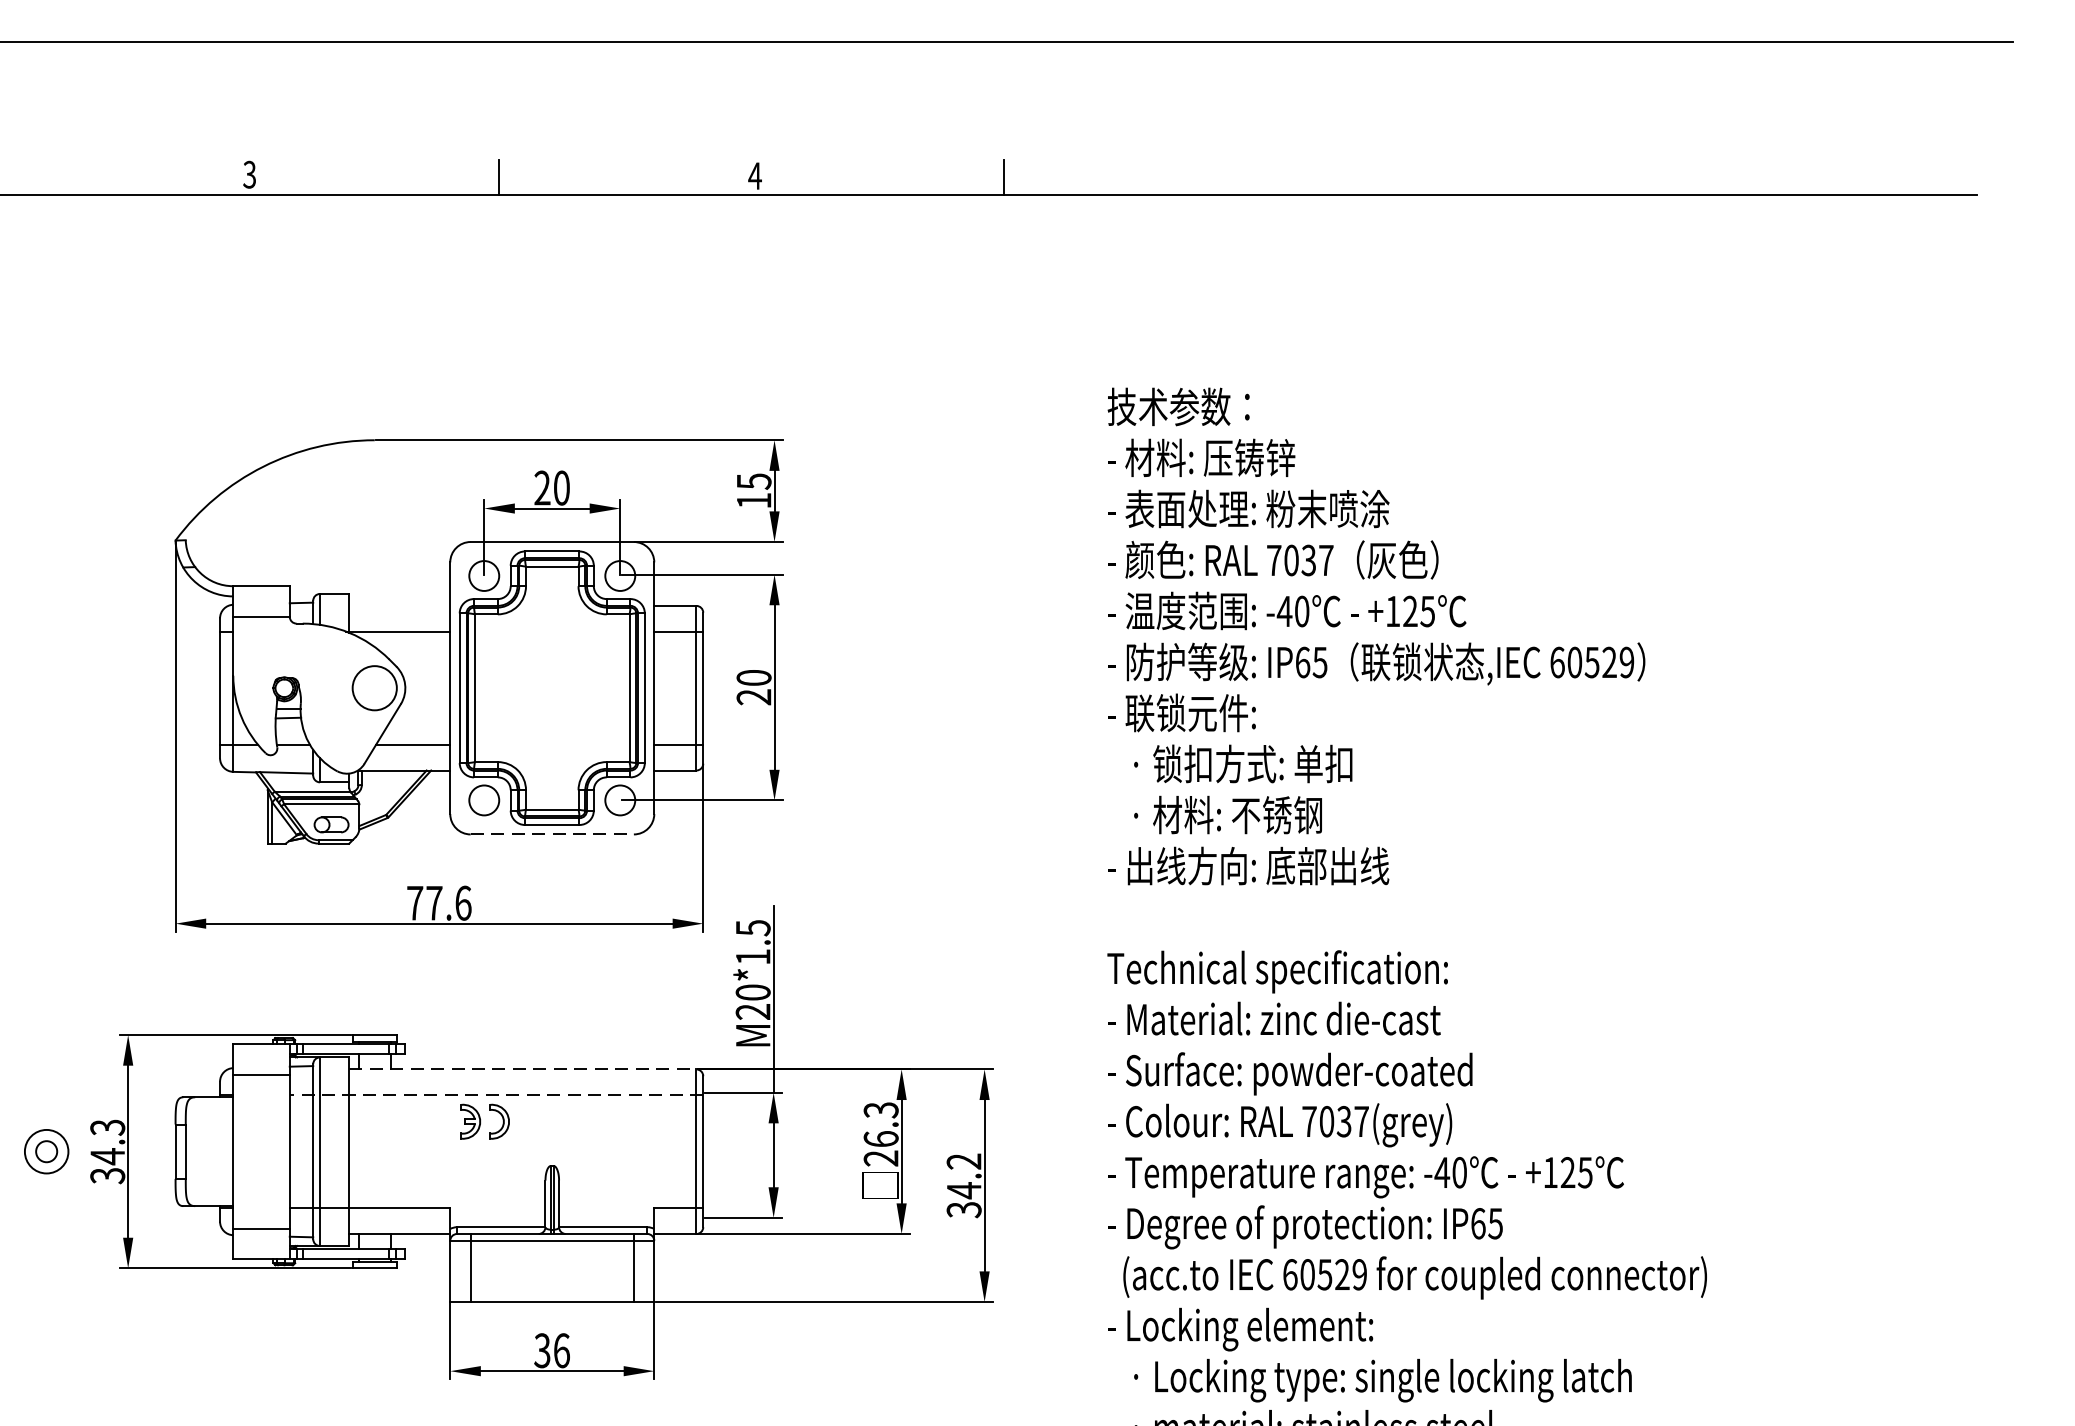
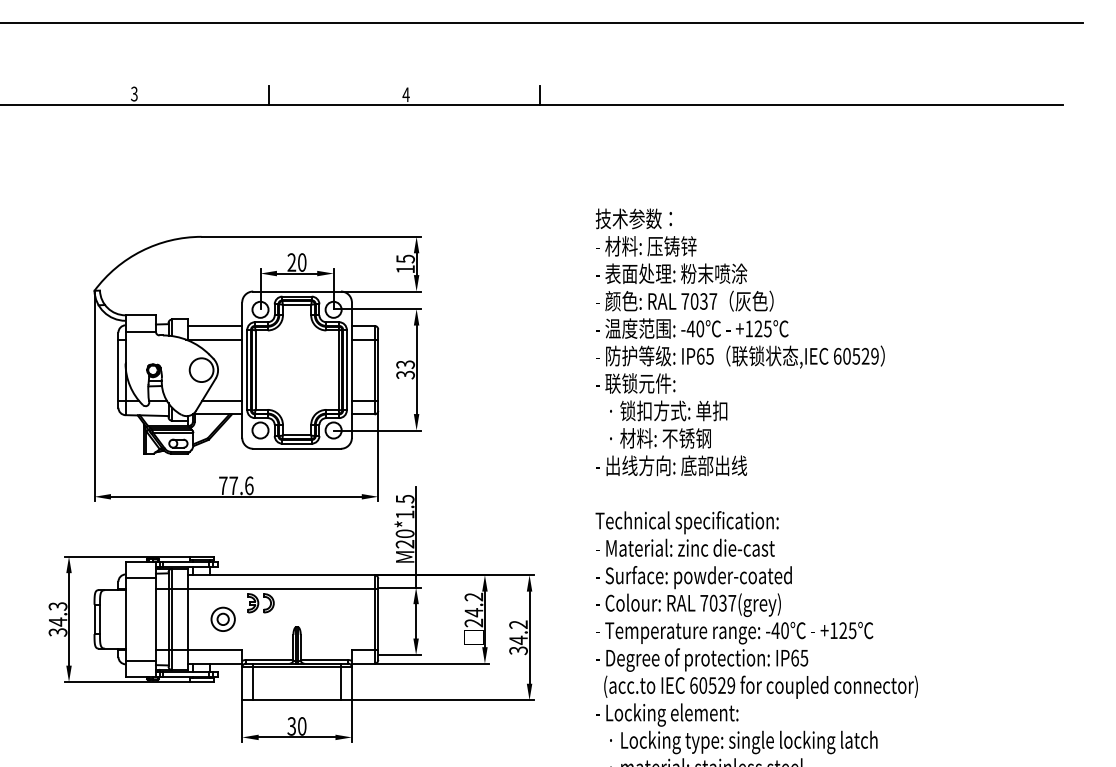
line: (398, 605) -> (214, 325), added
text: (753, 686) -> (405, 369), 20 -> 33
line: (553, 833) -> (297, 448), dashed -> solid
line: (523, 1070) -> (281, 575), dashed -> solid
line: (495, 1096) -> (266, 589), dashed -> solid
text: (880, 1123) -> (473, 604), 26.3 -> 24.2
part: (45, 1150) -> (222, 618), moved
text: (562, 1350) -> (302, 726), 36 -> 30

